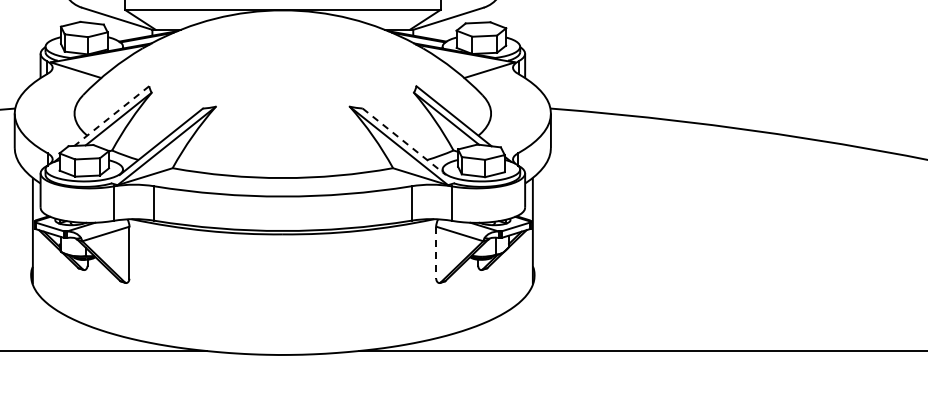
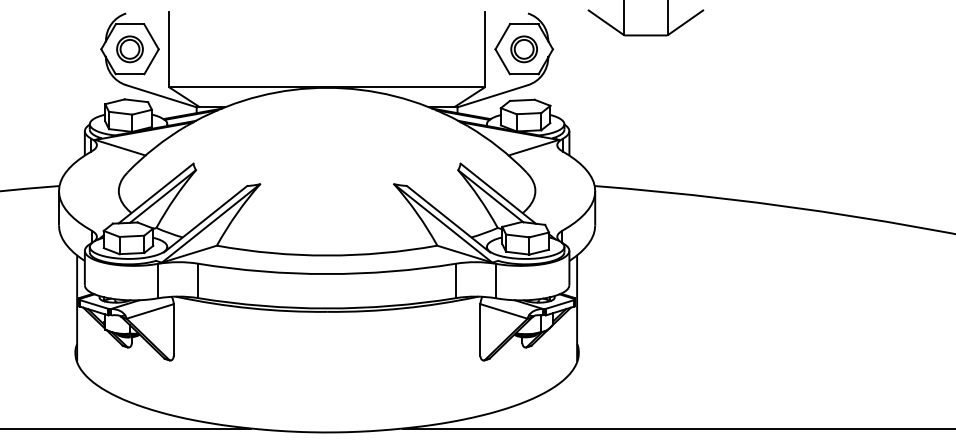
line: (112, 116) -> (156, 193), dashed -> solid
line: (404, 142) -> (448, 219), dashed -> solid
line: (436, 253) -> (480, 330), dashed -> solid

